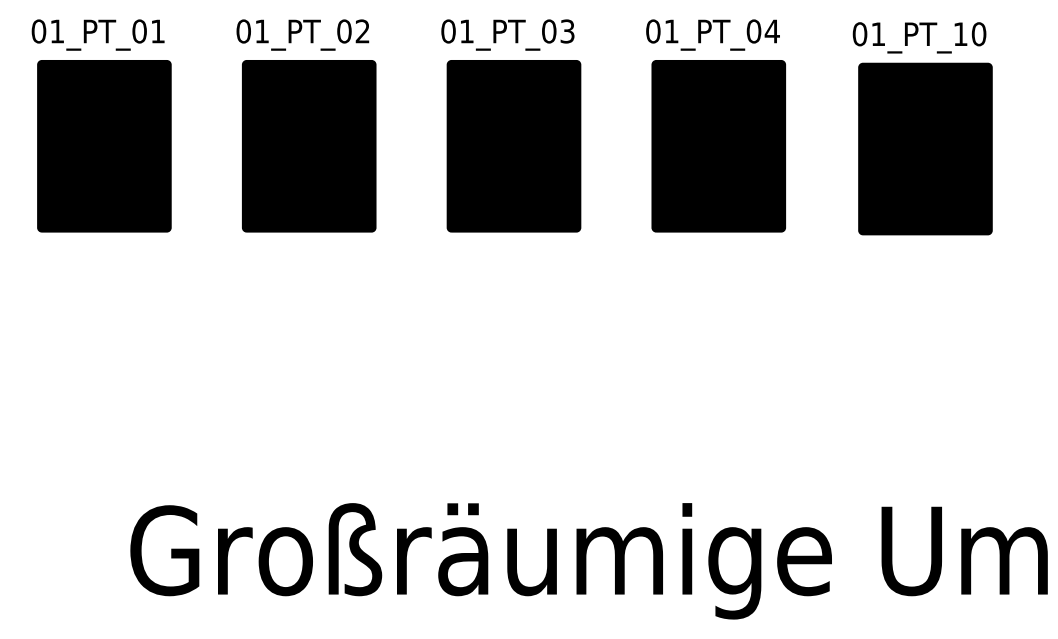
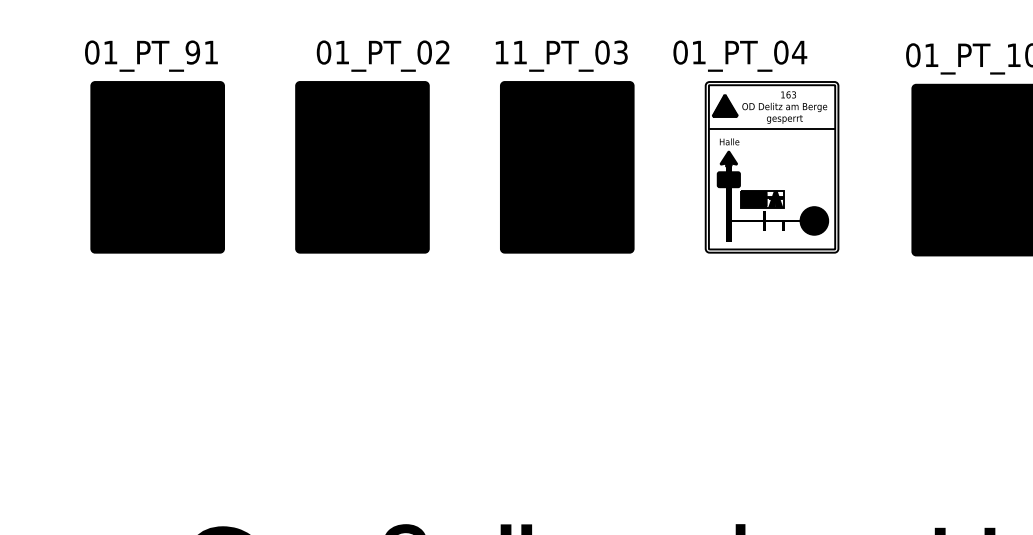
text: (139, 31) -> (192, 52), 01_PT_01 -> 01_PT_91
text: (448, 31) -> (501, 52), 01_PT_03 -> 11_PT_03
text: (302, 34) -> (382, 55), moved
text: (712, 34) -> (739, 55), moved
fill: (718, 145) -> (771, 166), removed
fill: (709, 177) -> (762, 198), removed

